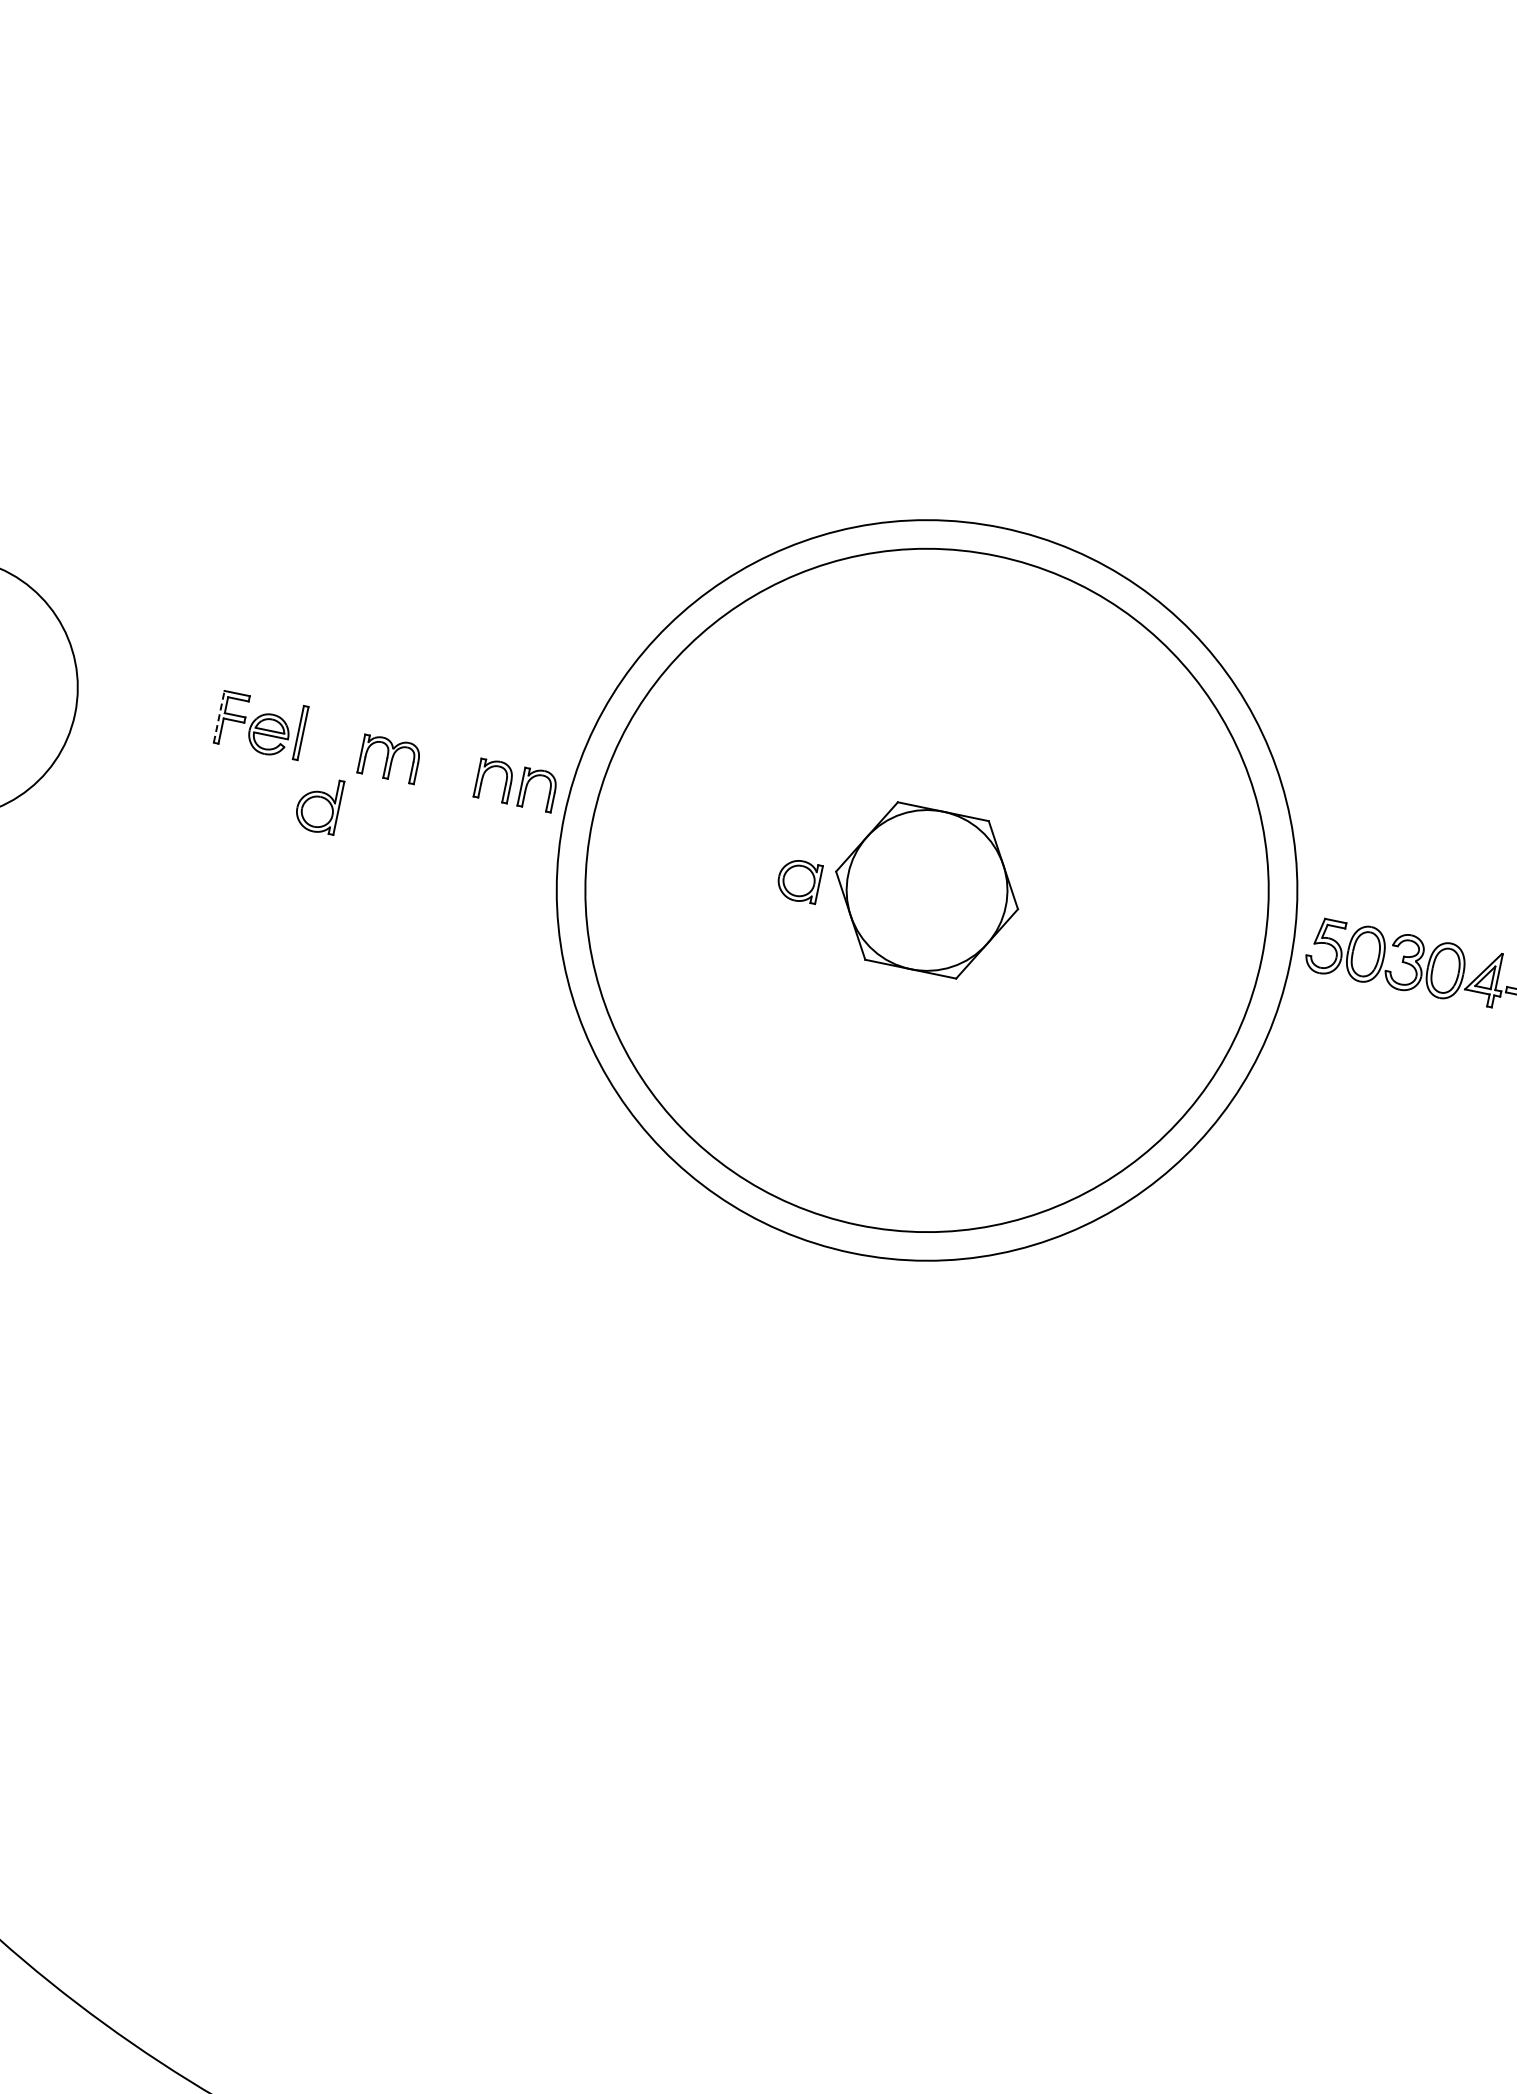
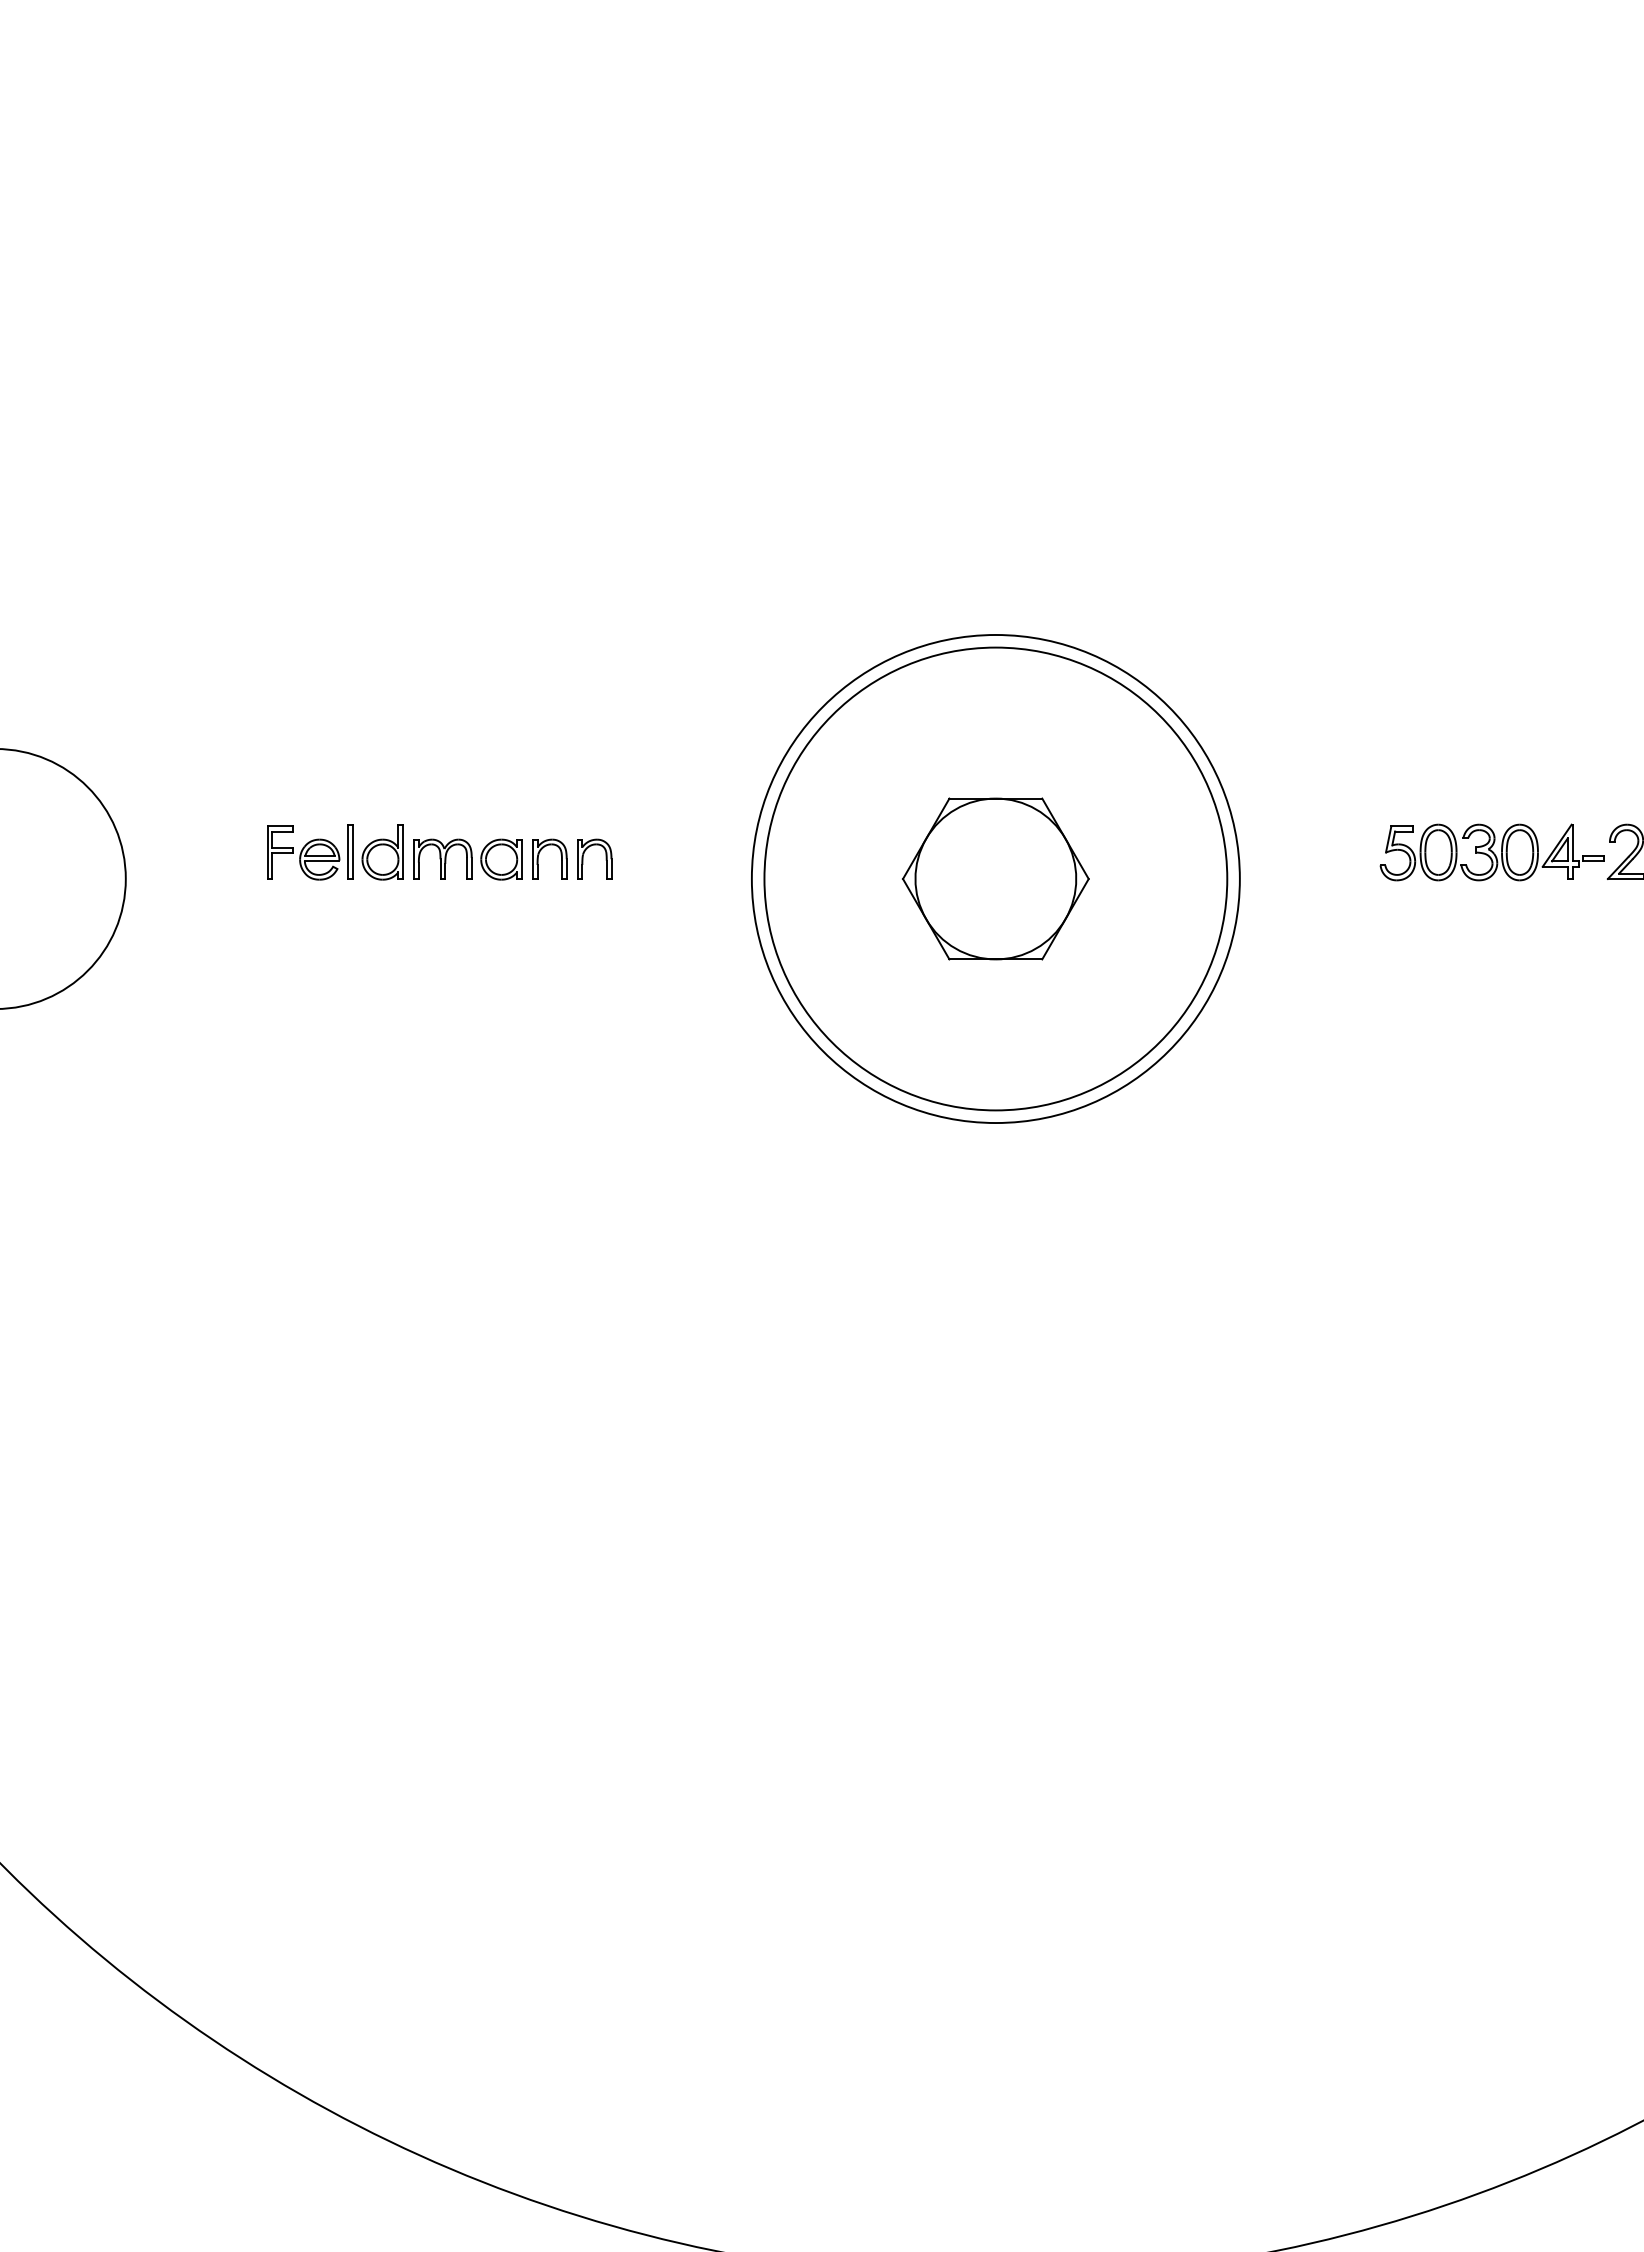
line: (219, 716) -> (267, 852), dashed -> solid
part: (318, 804) -> (382, 852), moved
part: (798, 880) -> (501, 859), moved
circle: (926, 889) -> (995, 878), size x0.62
circle: (926, 890) -> (995, 879), size x0.71

